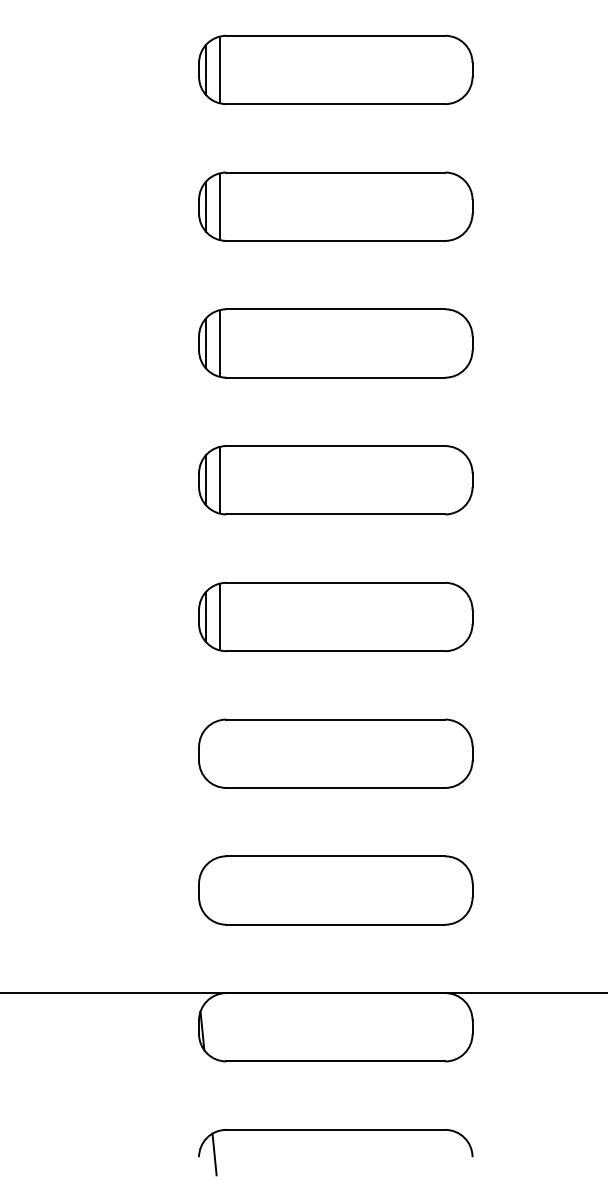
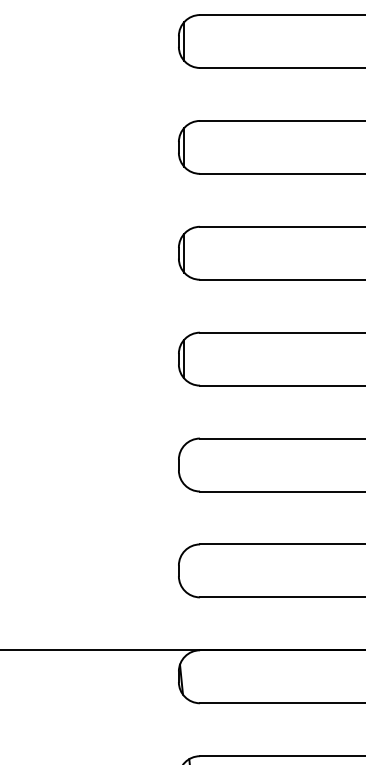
line: (219, 206) -> (194, 41), removed
line: (219, 343) -> (194, 147), removed
line: (219, 479) -> (194, 252), removed
line: (219, 616) -> (194, 358), removed

